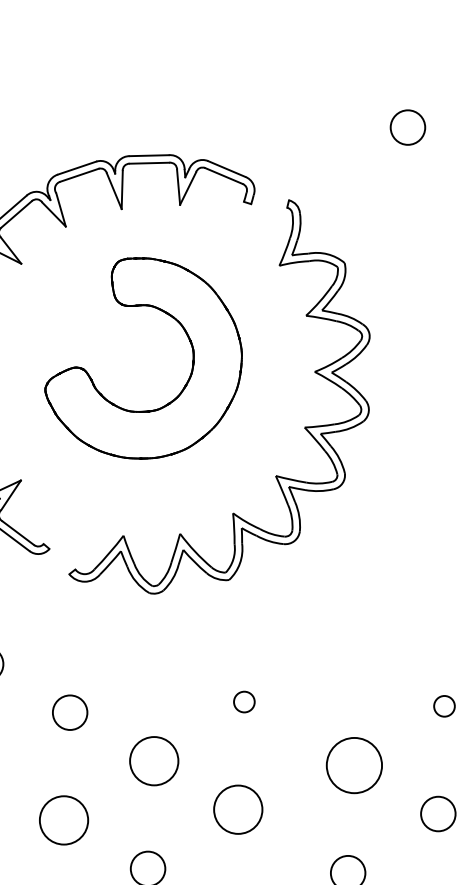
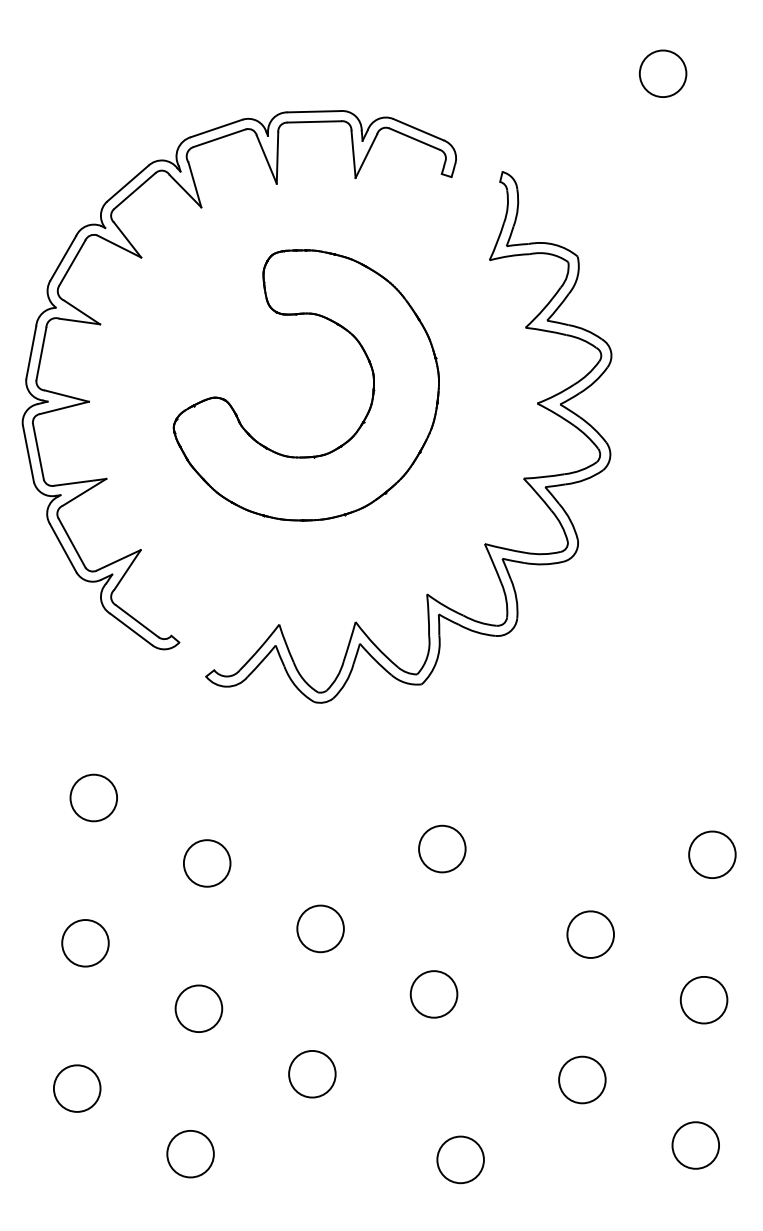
circle: (244, 701) -> (442, 848), size x1.67
circle: (444, 706) -> (712, 854), size x1.67
circle: (154, 760) -> (320, 928), size x0.71
circle: (354, 765) -> (590, 934), size x0.62
circle: (237, 809) -> (433, 994), size x0.71
circle: (63, 820) -> (198, 1008), size x0.71

